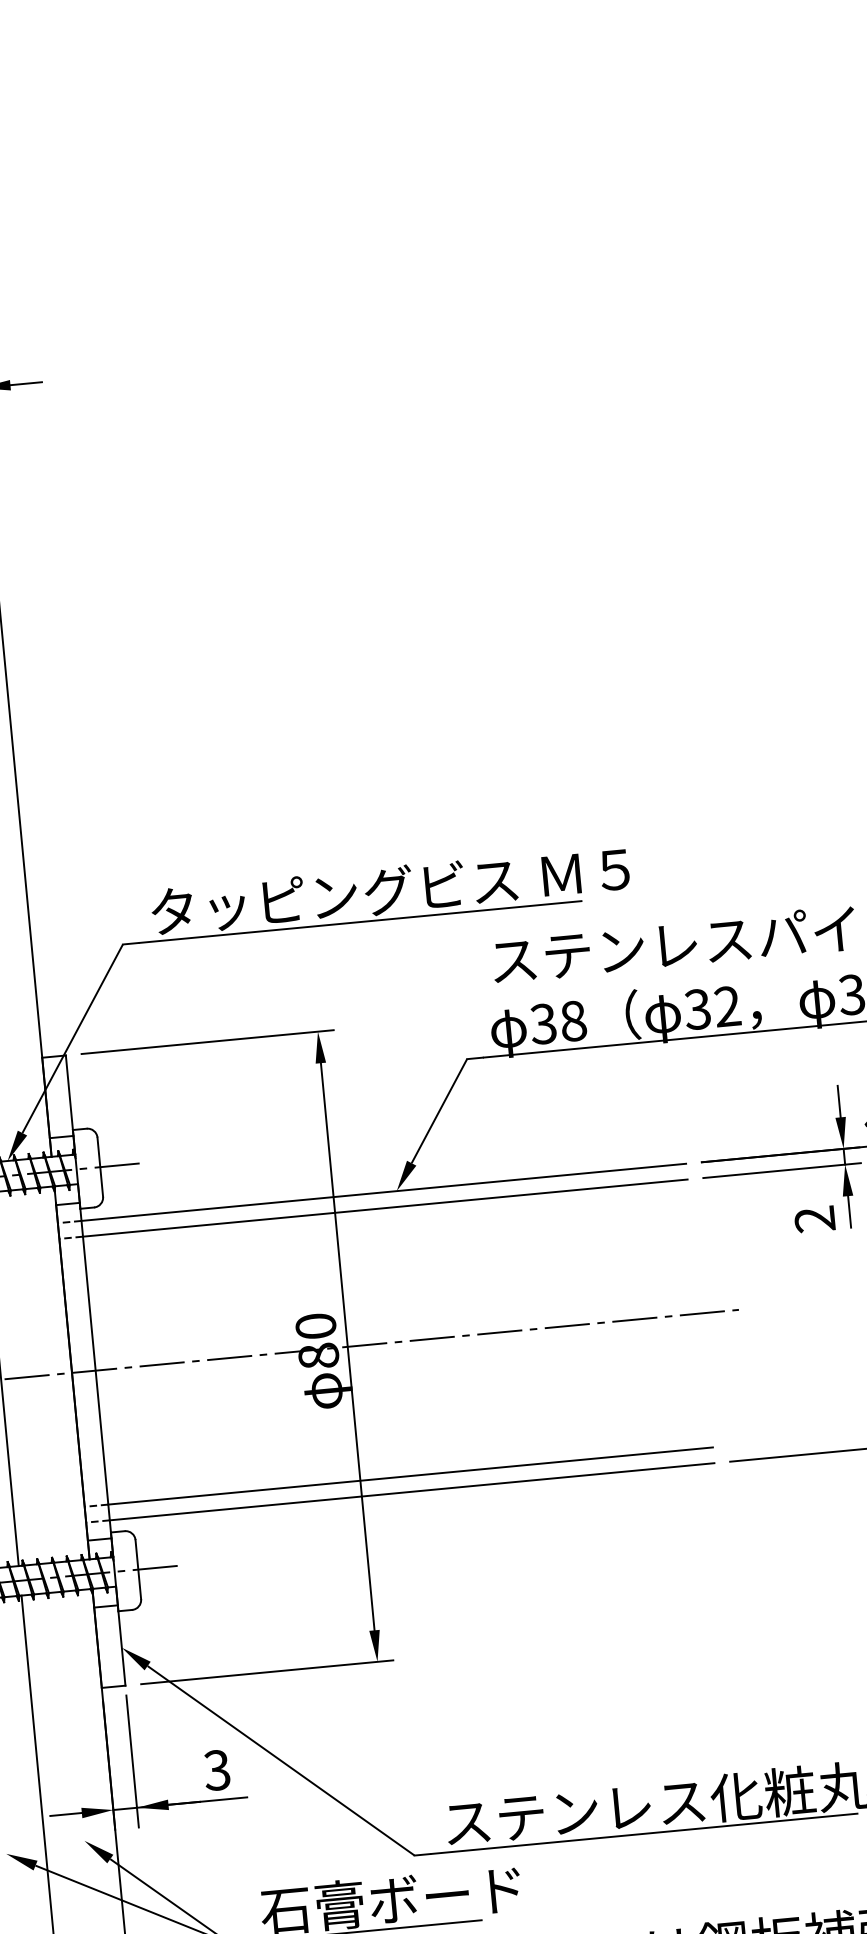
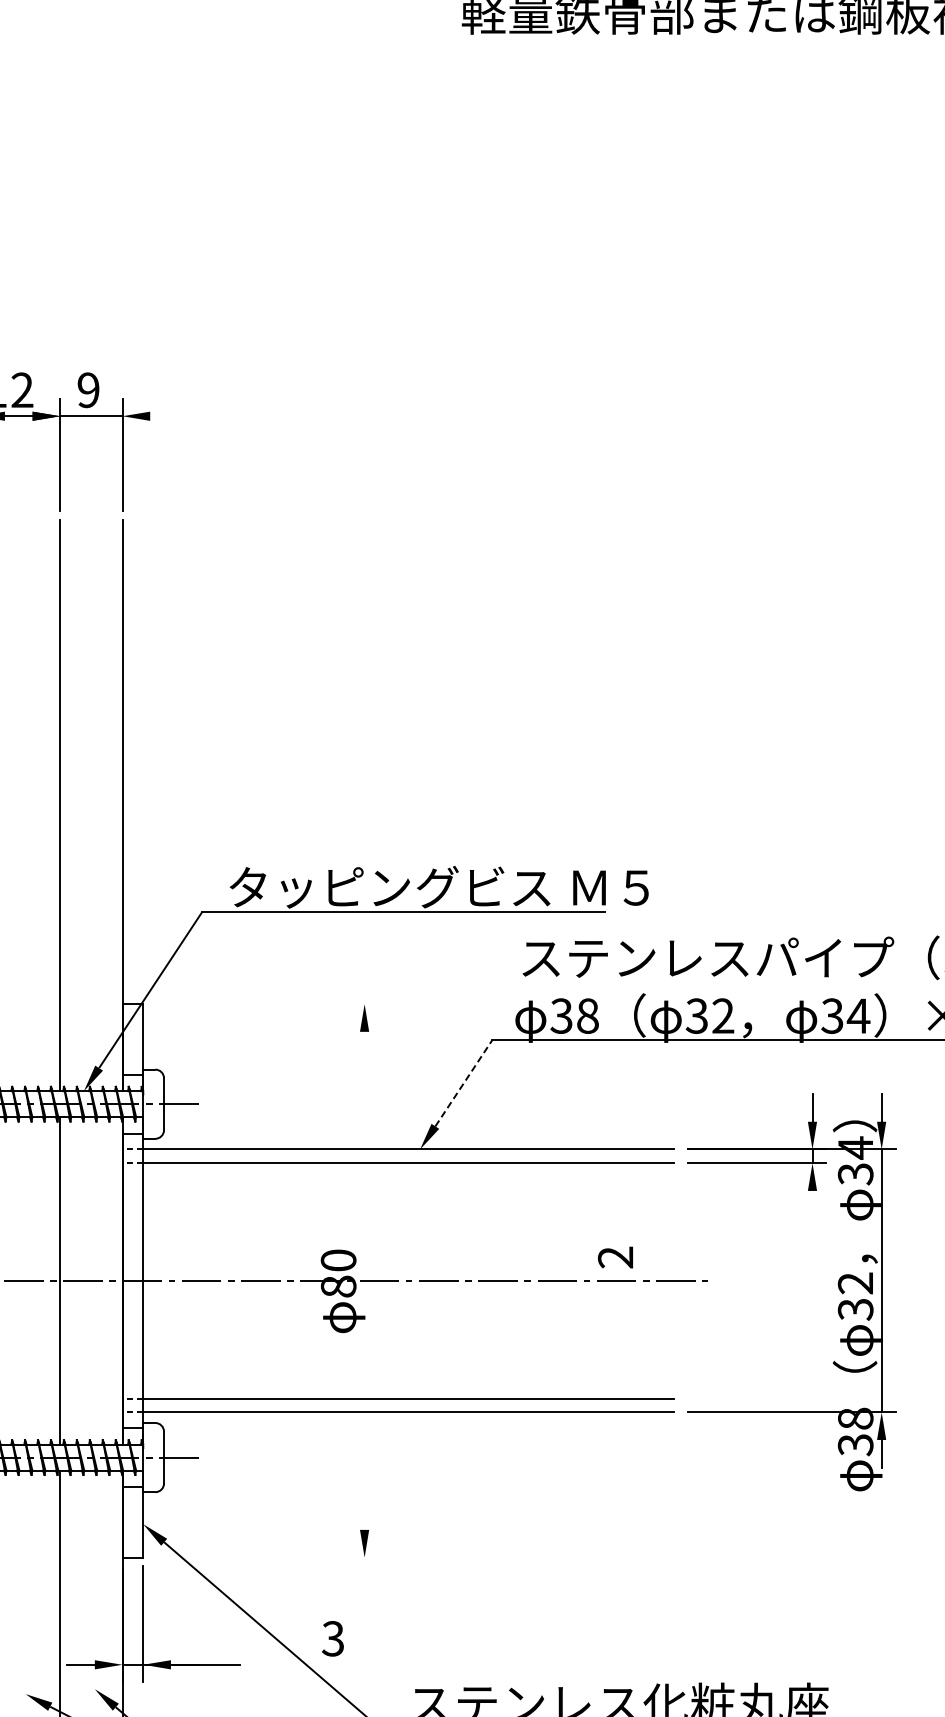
line: (25, 384) -> (163, 416), removed
line: (207, 1042) -> (267, 1004), removed
line: (439, 1111) -> (463, 1083), solid -> dashed
line: (849, 1211) -> (812, 1204), removed
text: (814, 1219) -> (615, 1257), moved
line: (347, 1346) -> (364, 1280), removed
line: (266, 1672) -> (267, 1557), removed
text: (216, 1770) -> (332, 1638), moved

